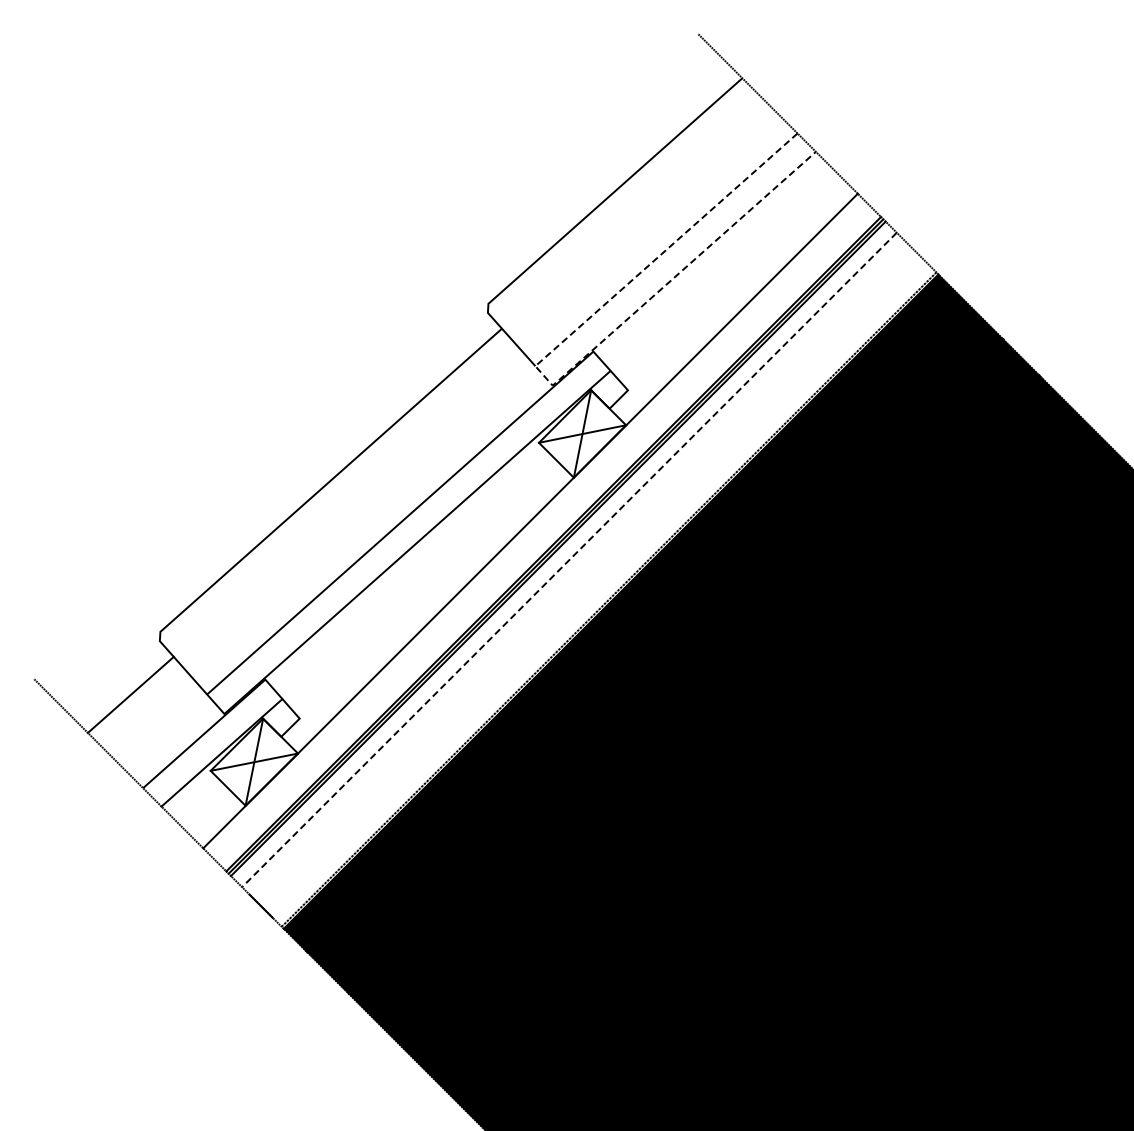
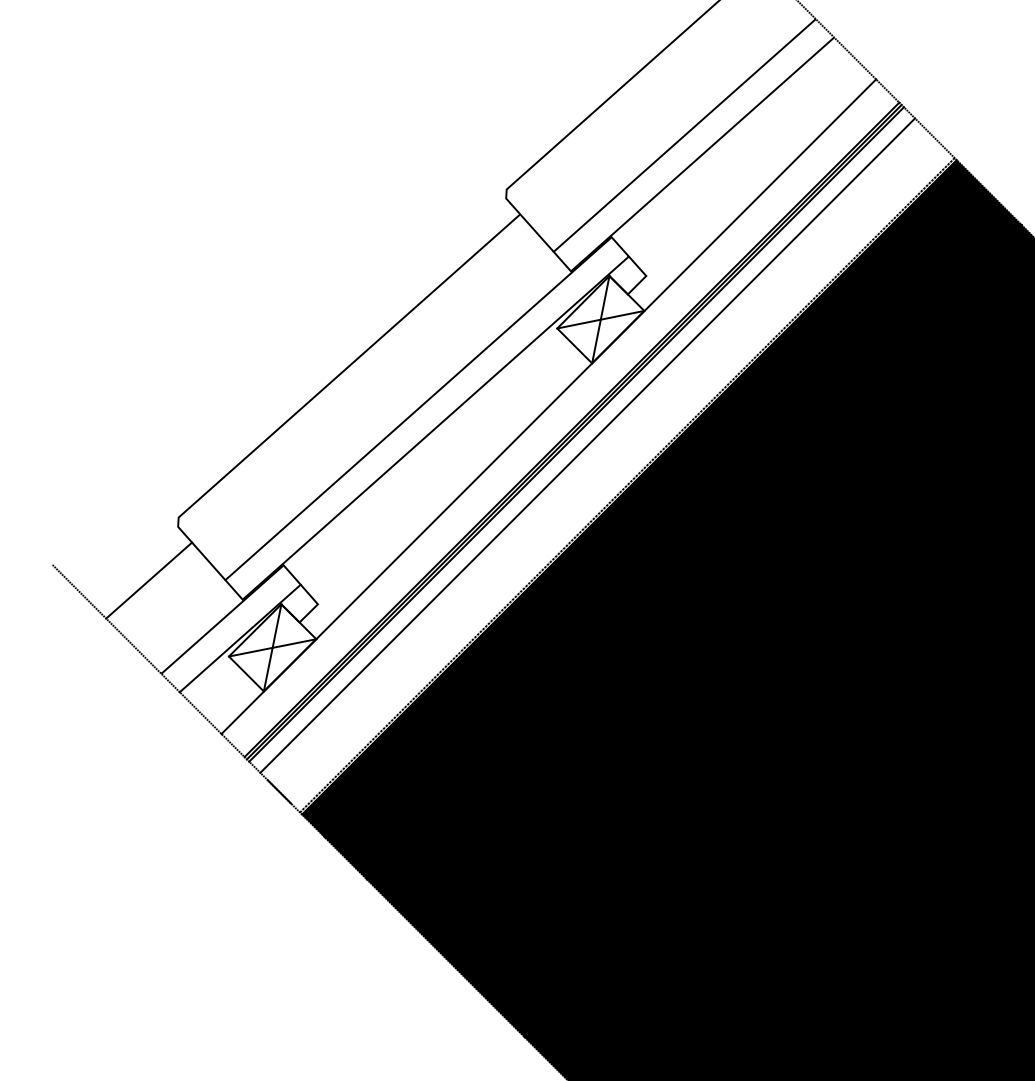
line: (545, 377) -> (563, 263), dashed -> solid
line: (569, 559) -> (587, 445), dashed -> solid

